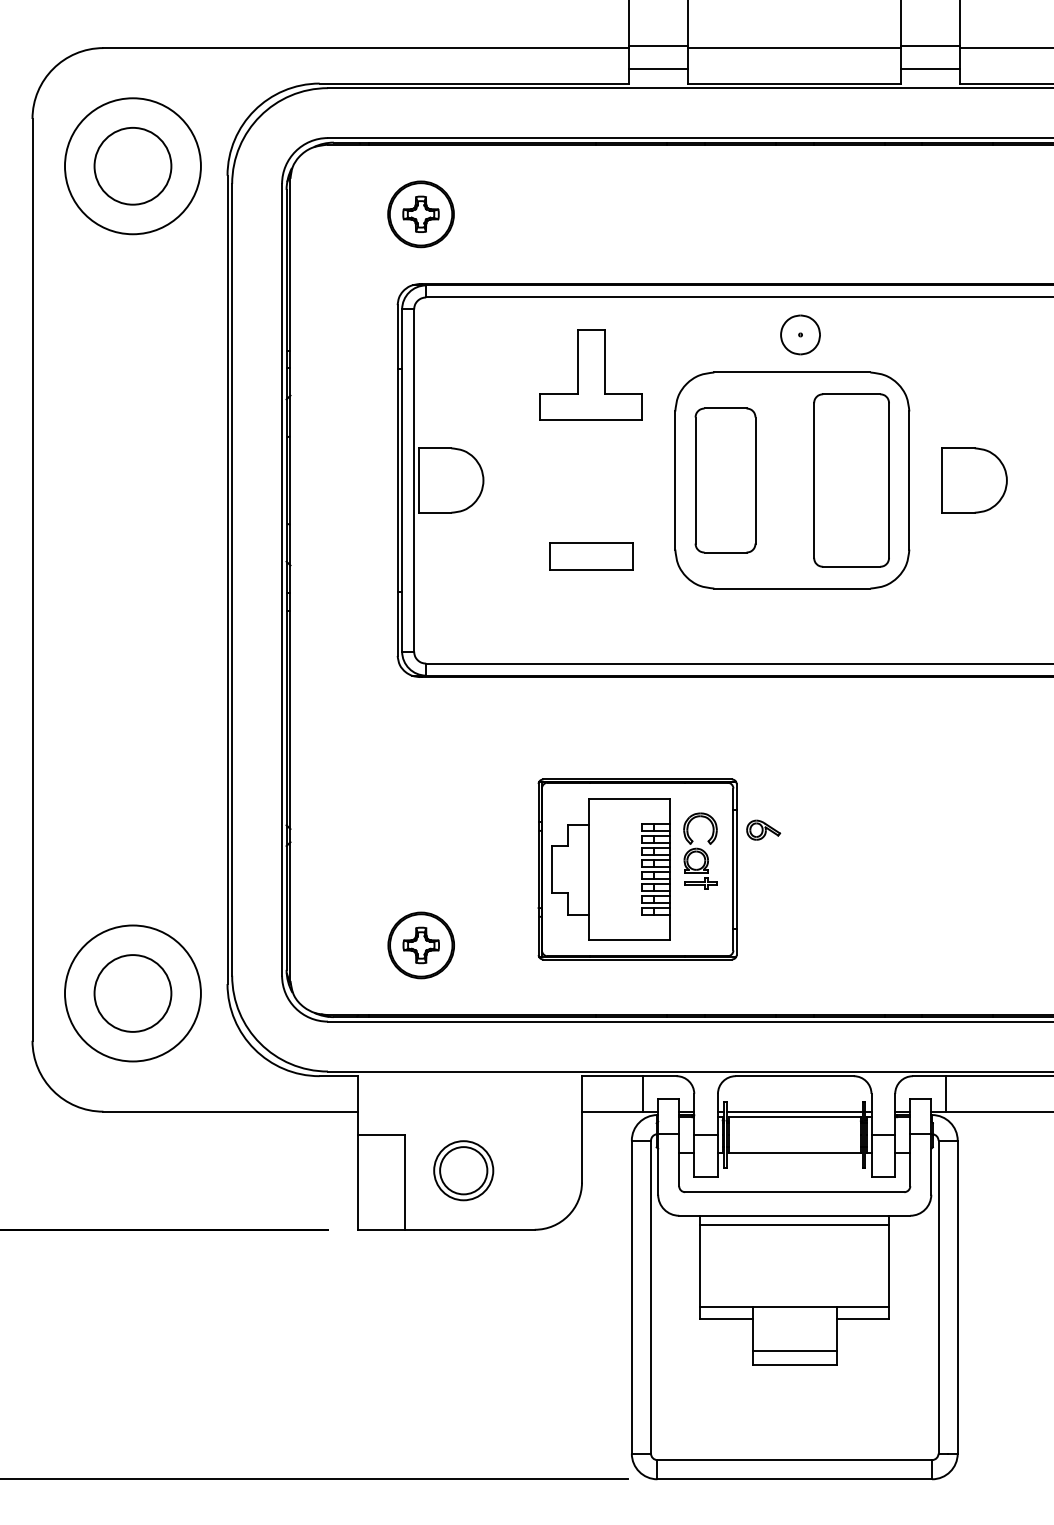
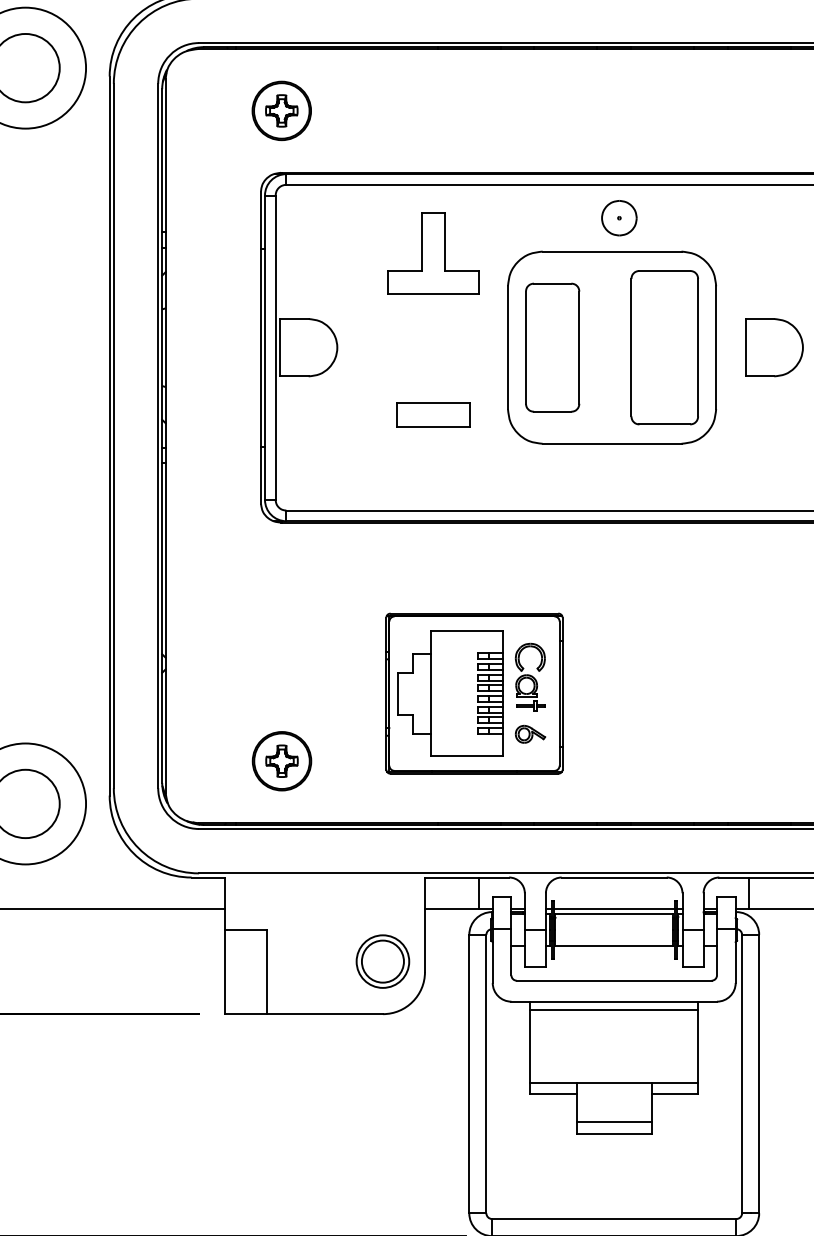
part: (763, 829) -> (530, 733), moved
part: (463, 1170) -> (382, 961), moved

